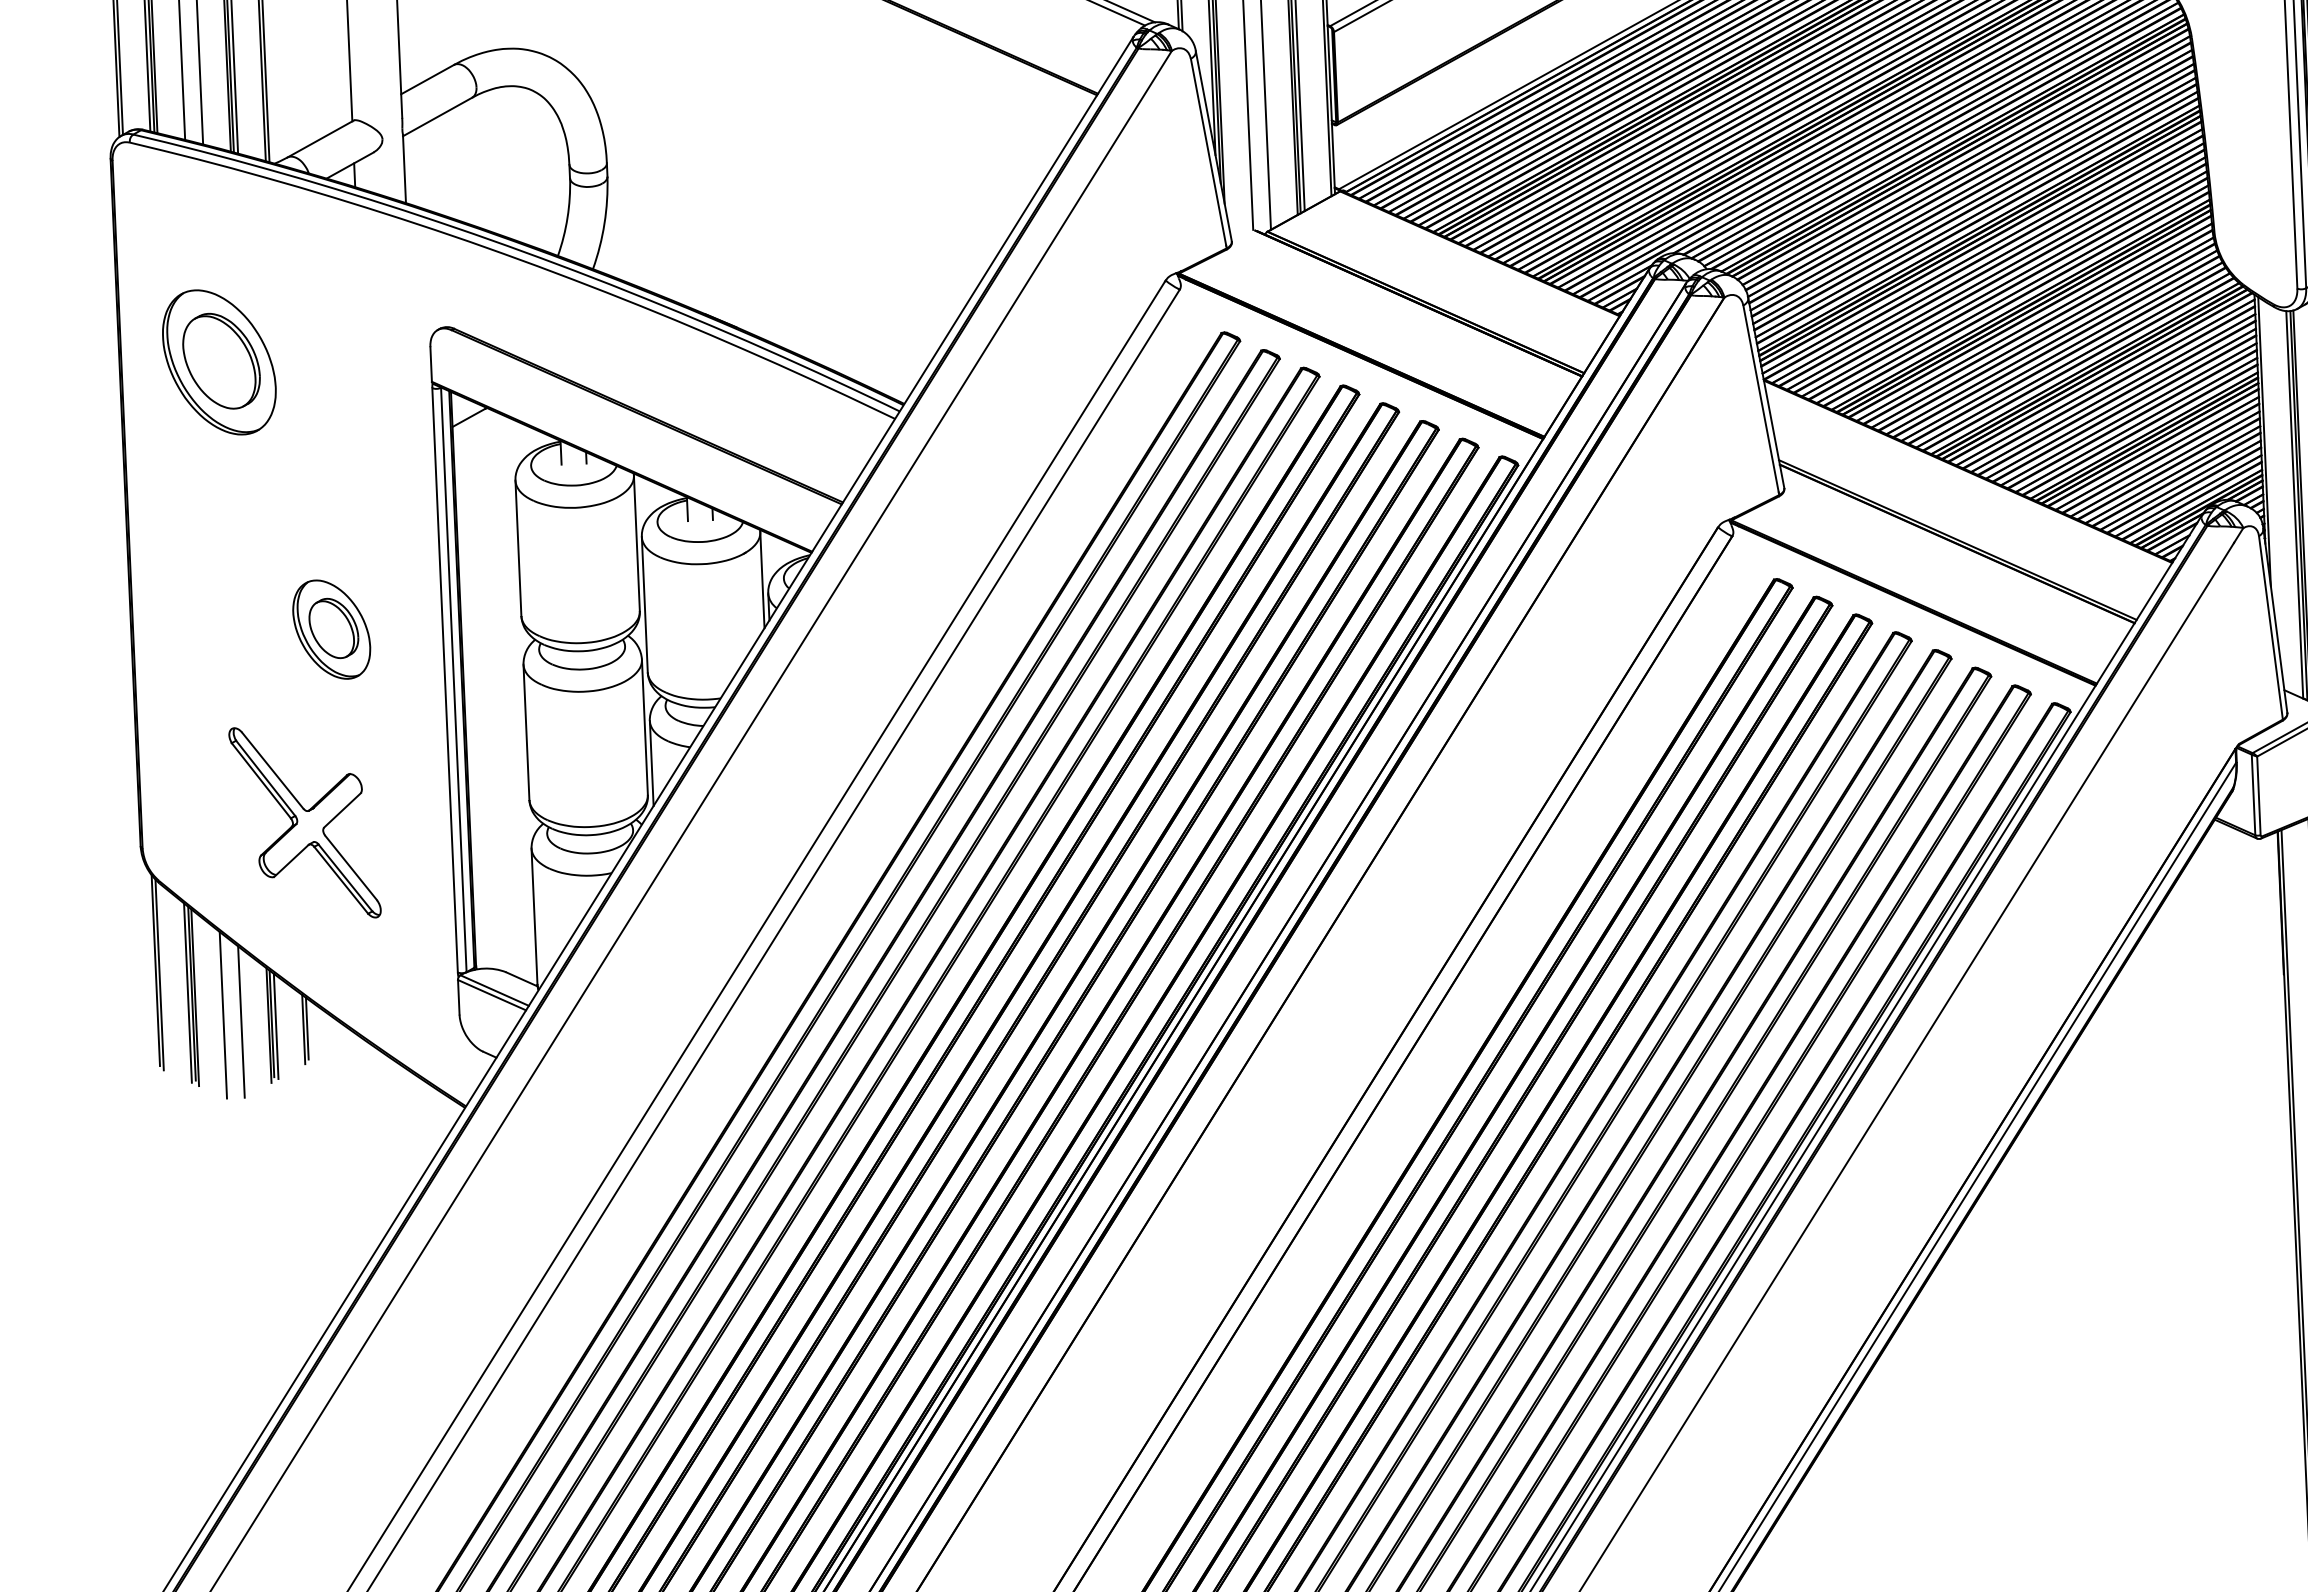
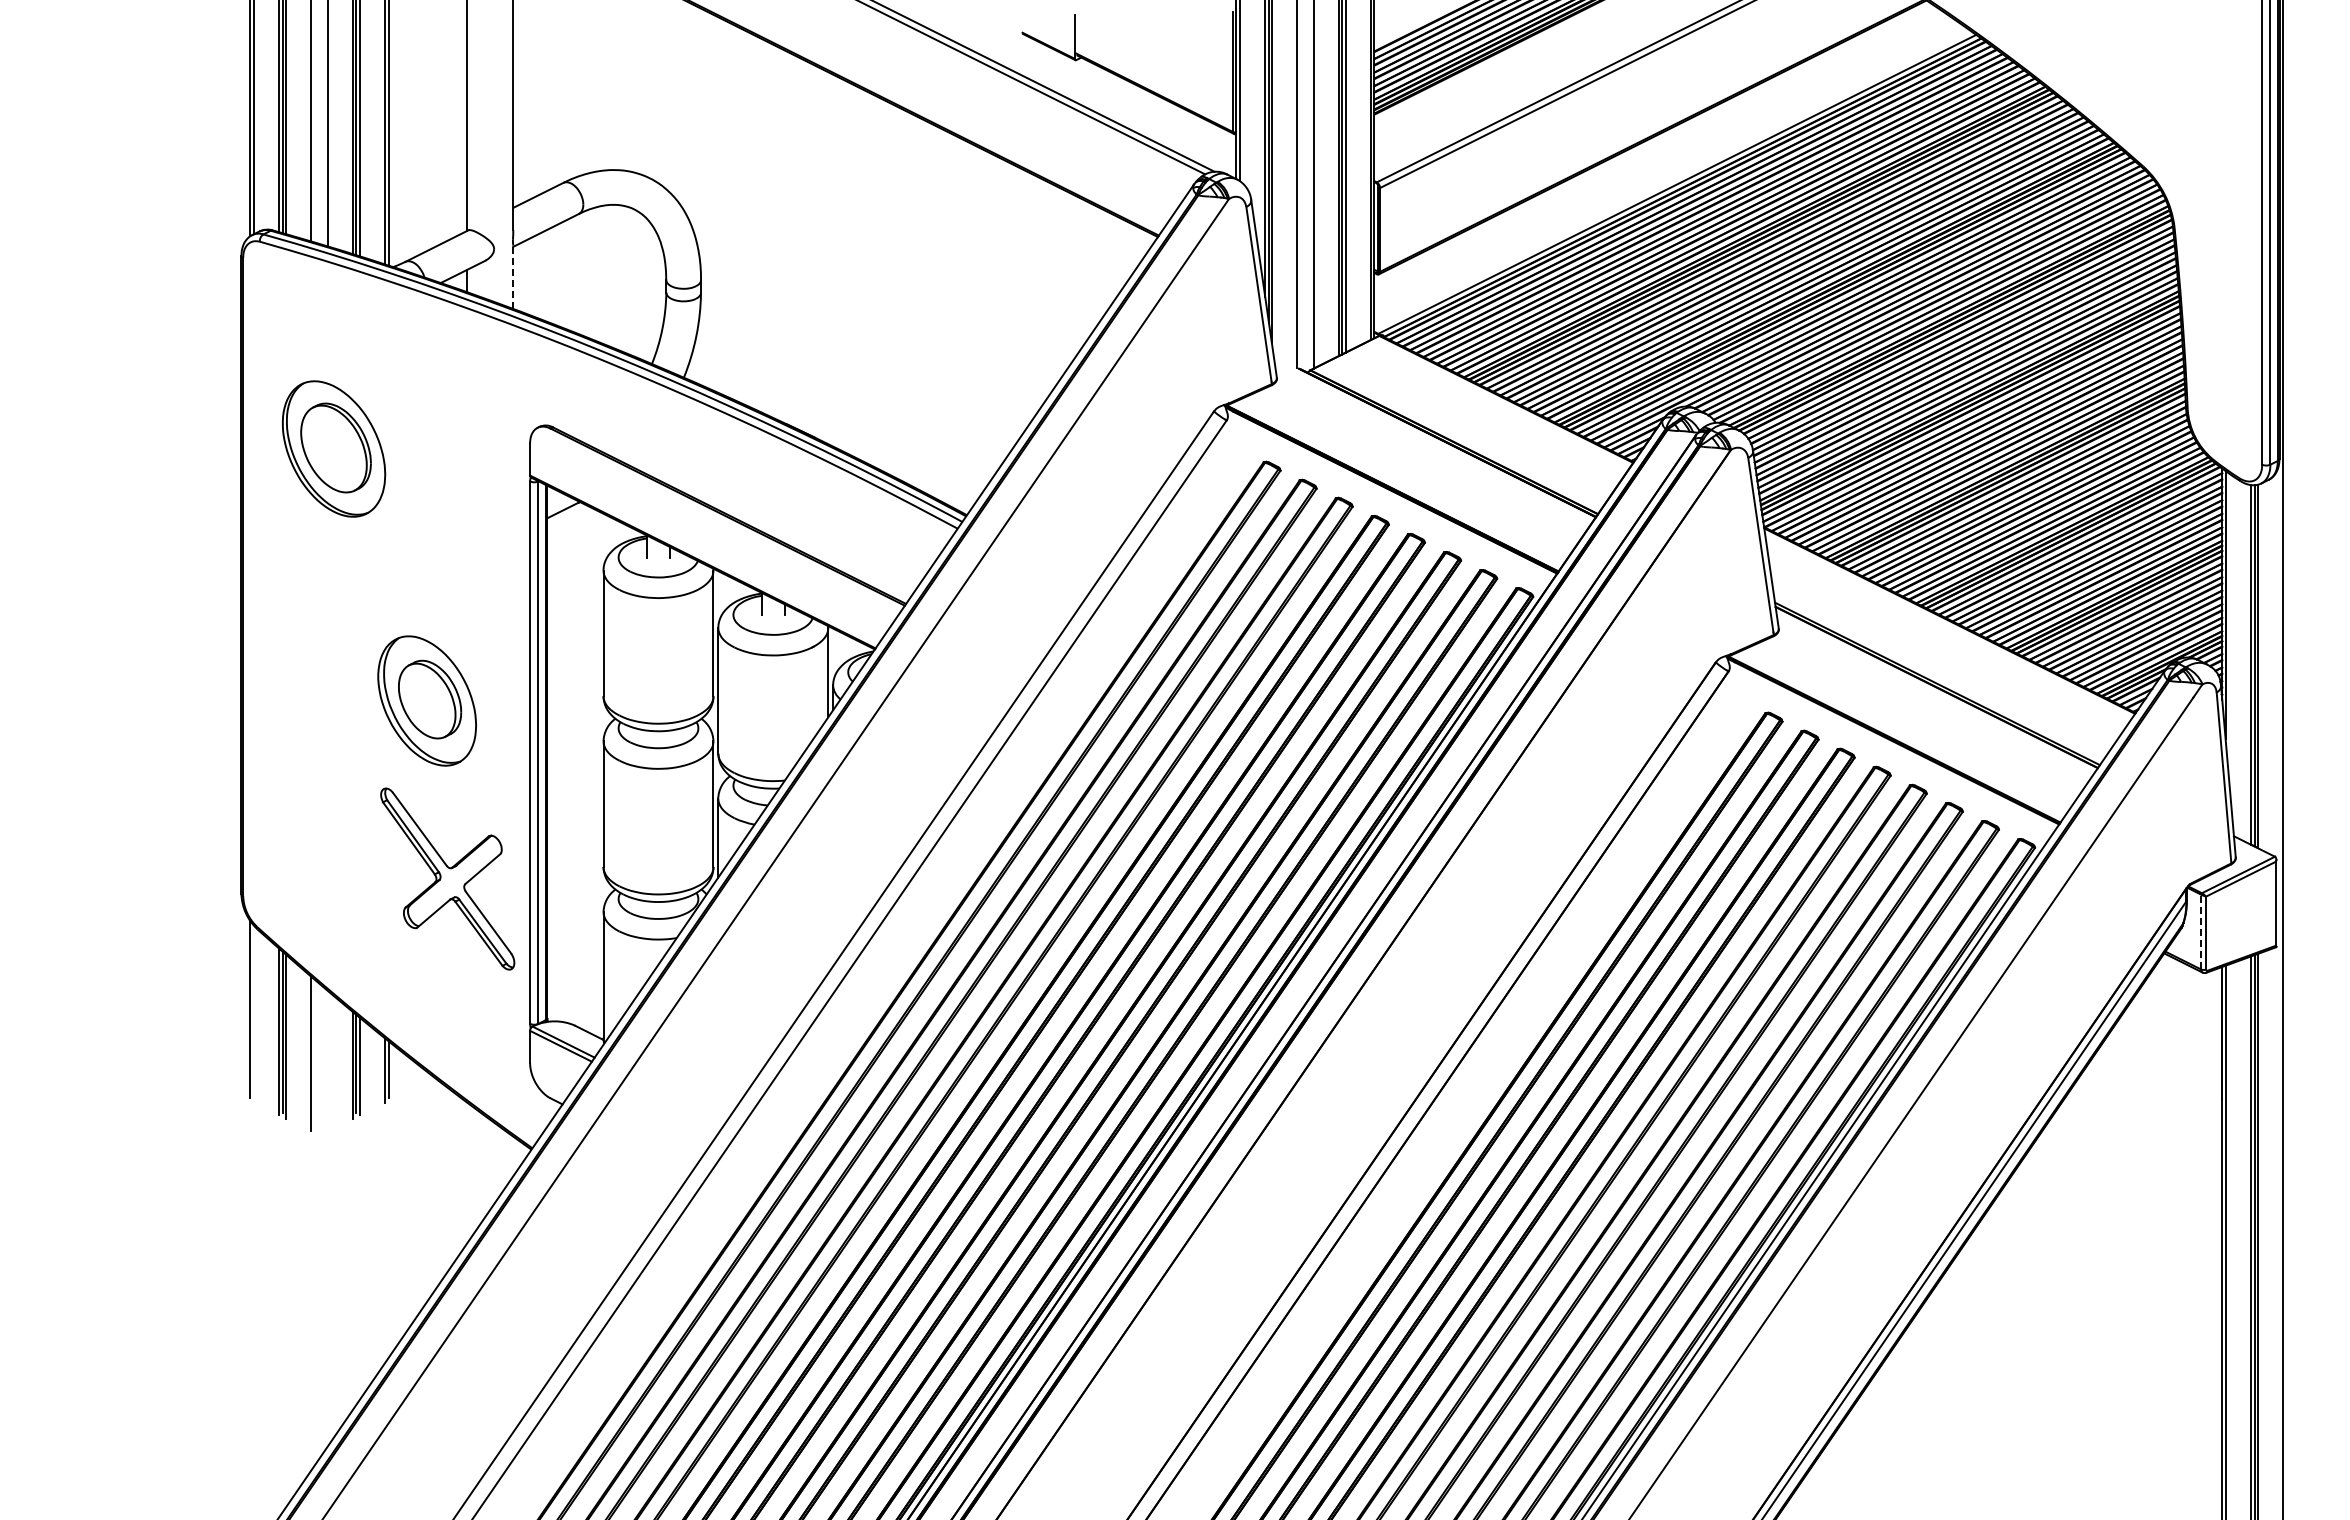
line: (404, 169) -> (513, 277), solid -> dashed
part: (332, 630) -> (427, 701), size x1.4
line: (2253, 794) -> (2201, 931), solid -> dashed
part: (304, 822) -> (447, 878), moved
line: (159, 974) -> (253, 1013), removed
line: (241, 1021) -> (327, 1060), removed

